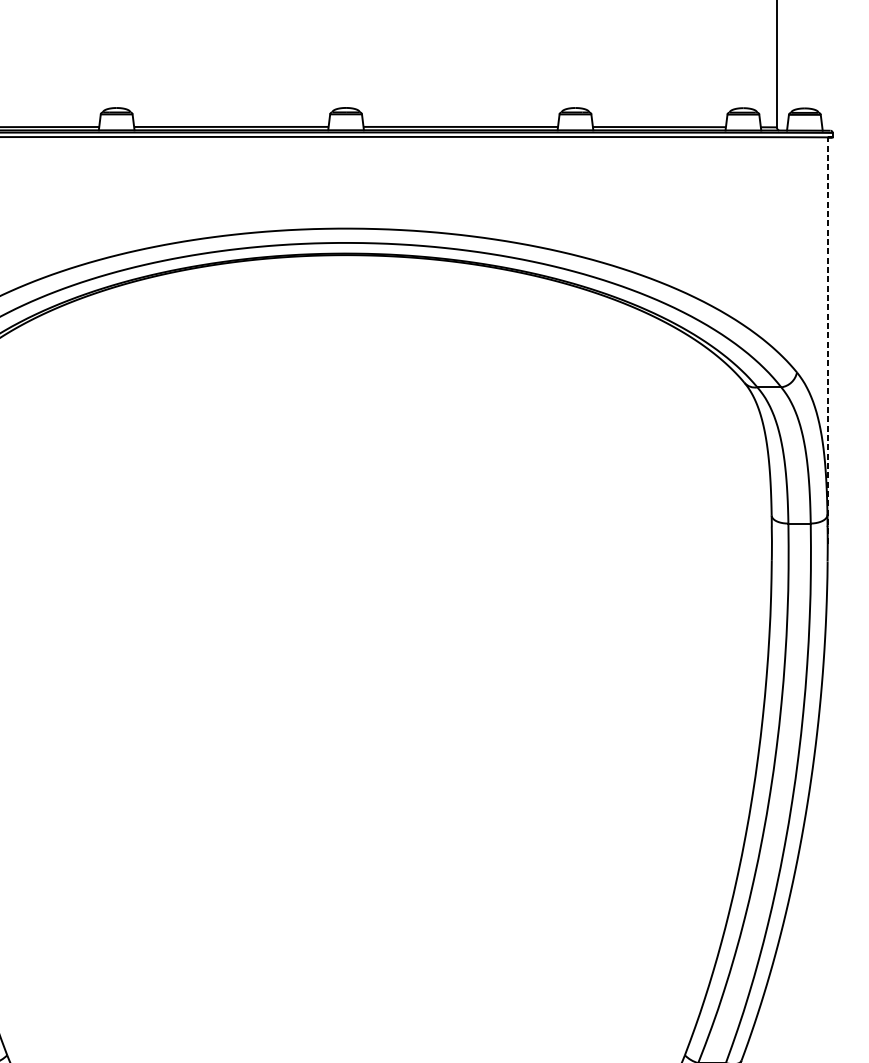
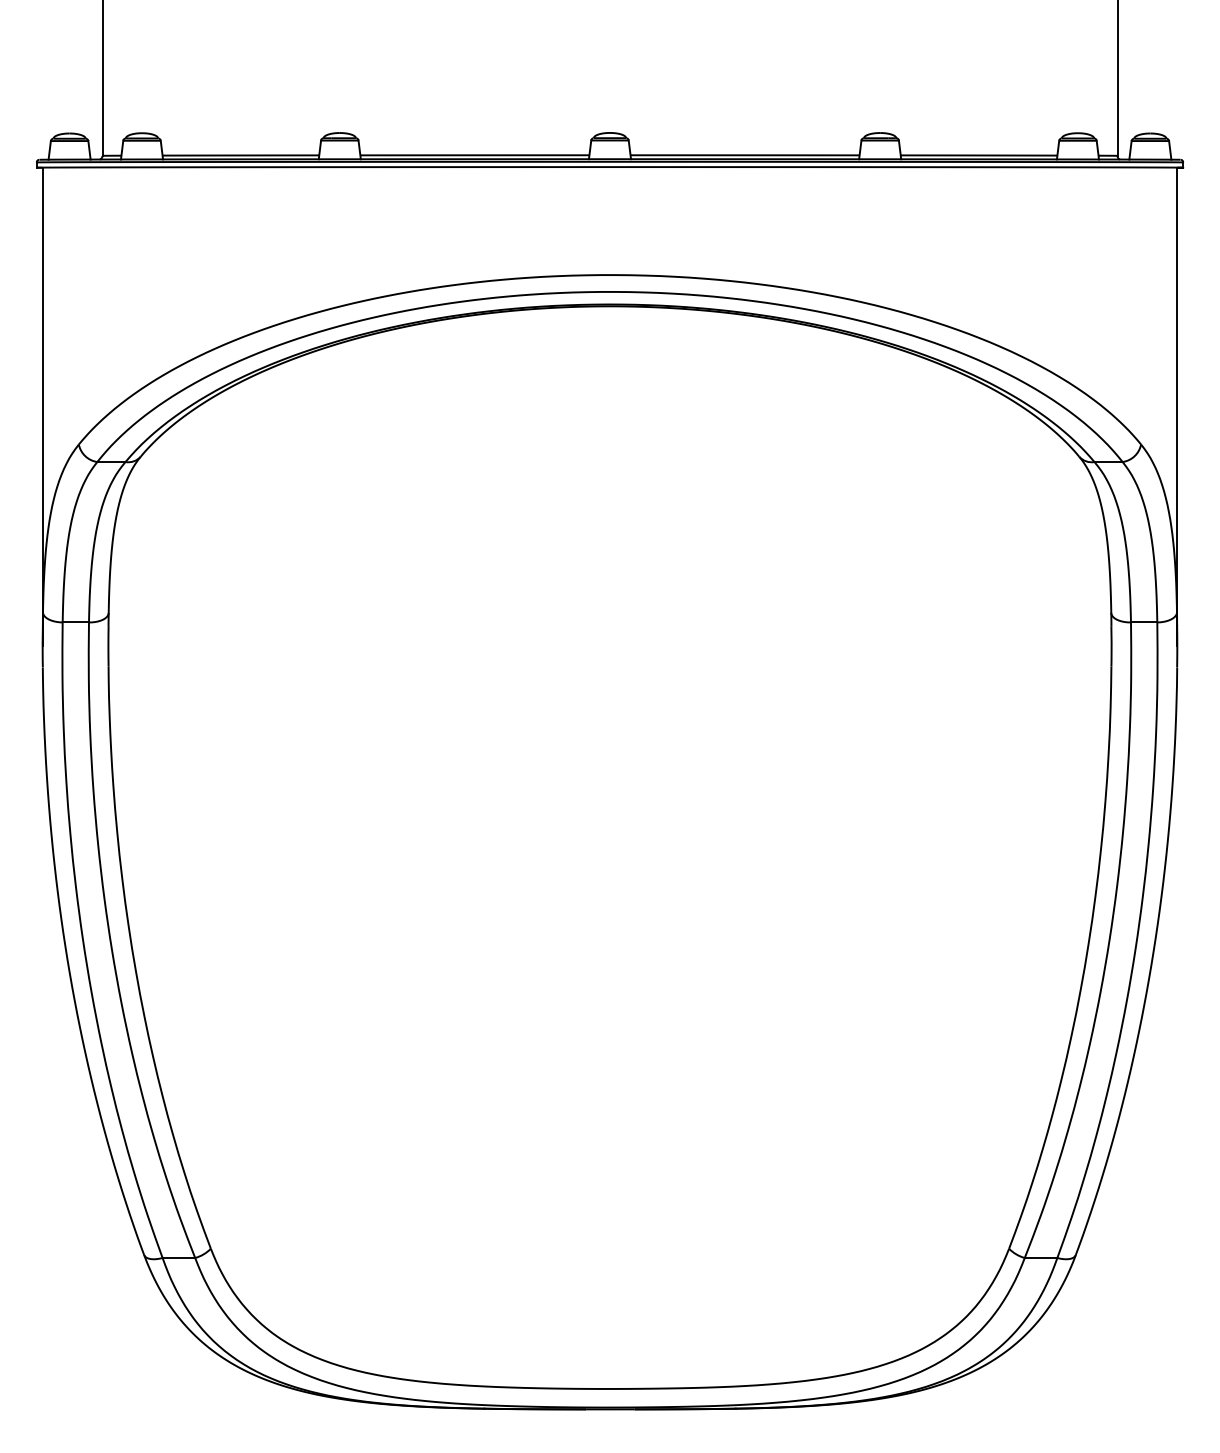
line: (827, 340) -> (1177, 406), dashed -> solid

